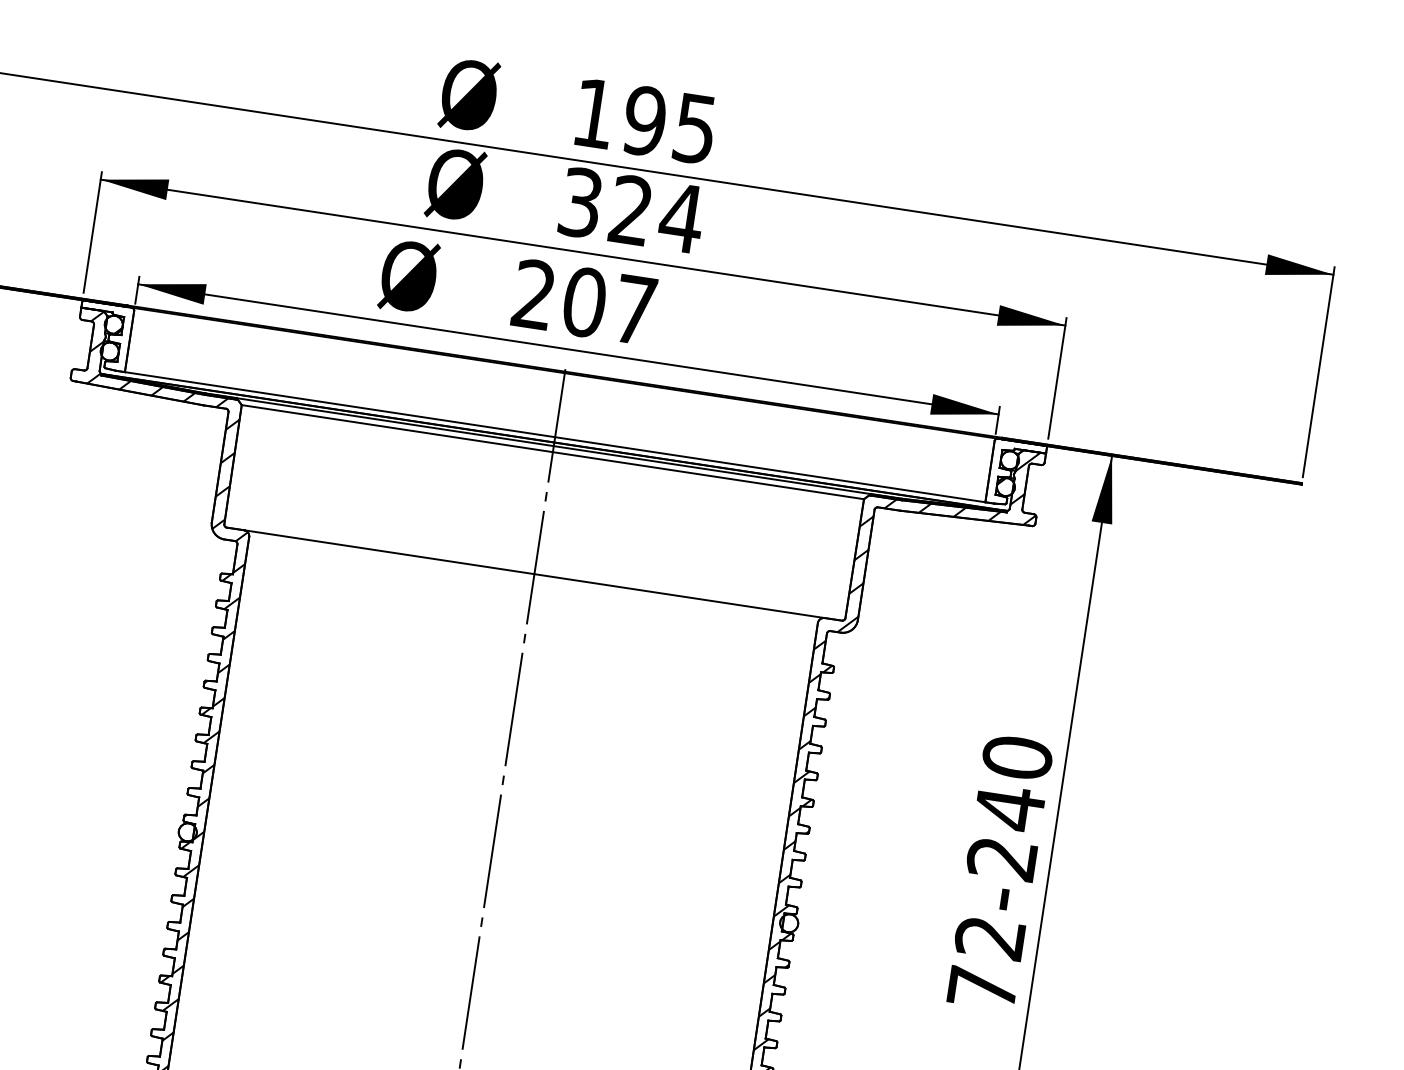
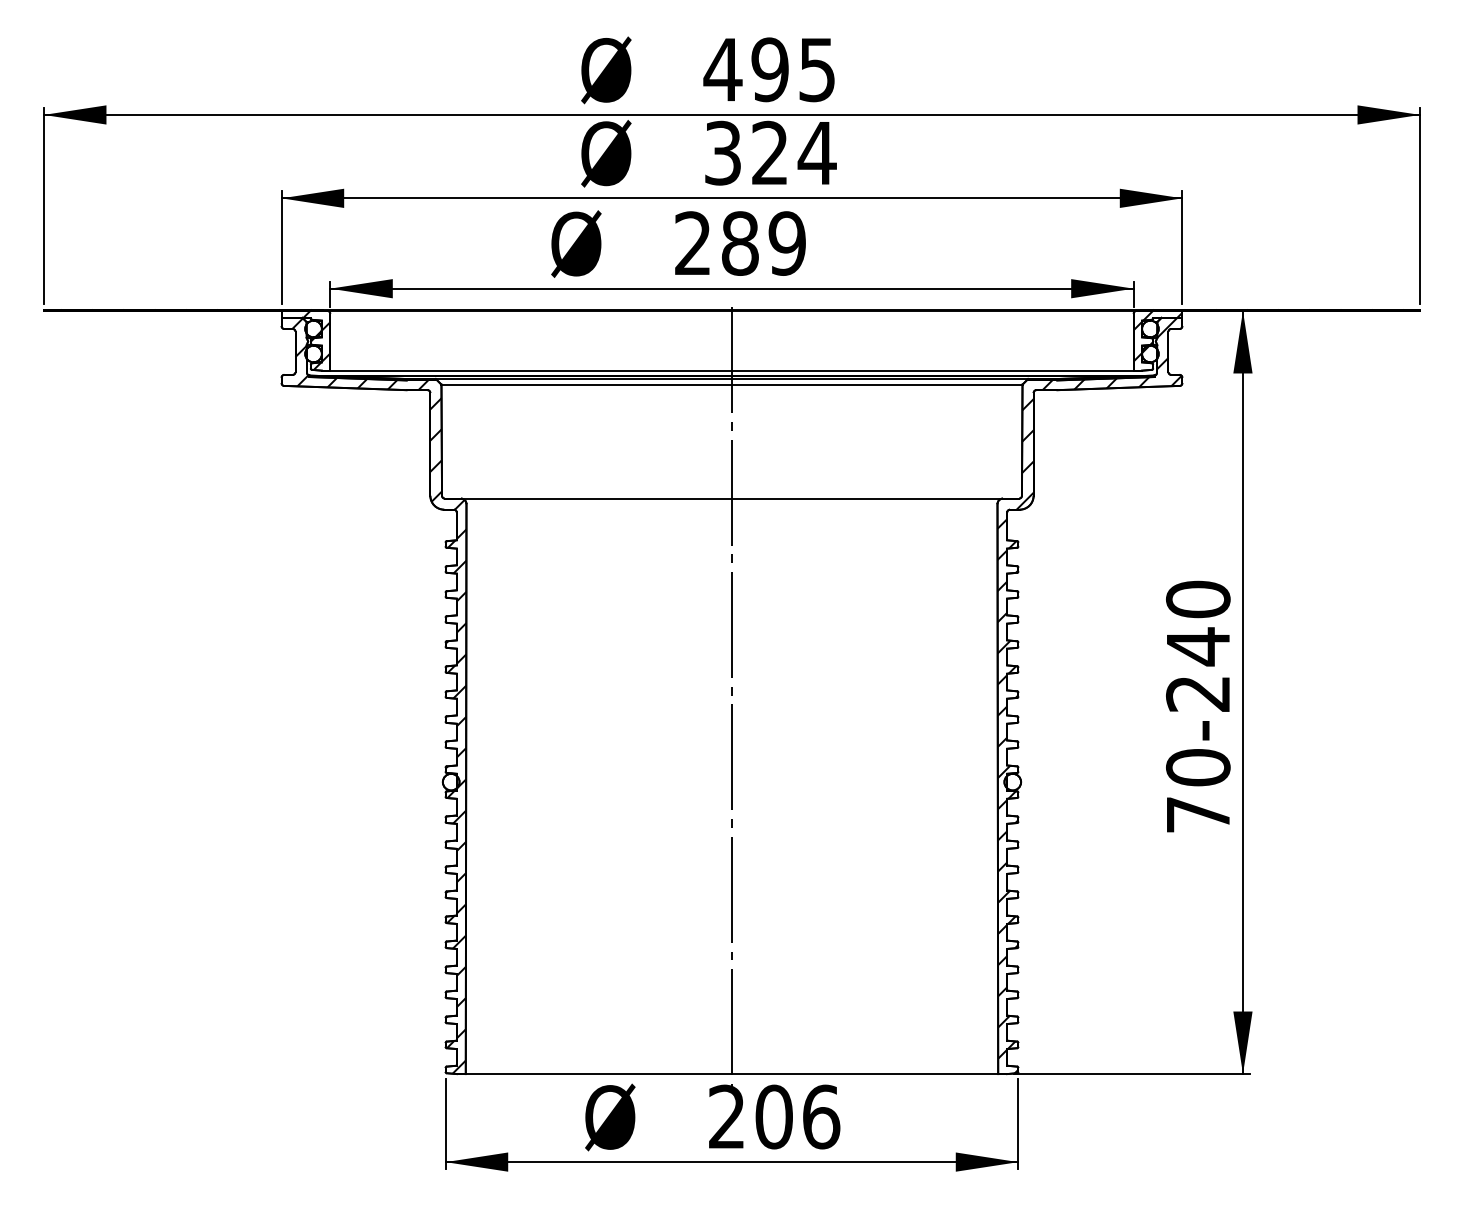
text: (593, 113) -> (722, 69), 195 -> 495
text: (609, 306) -> (763, 243), 207 -> 289
hatch: (115, 337) -> (316, 340), added
hatch: (1016, 468) -> (1157, 335), added
text: (990, 937) -> (1198, 767), 72-240 -> 70-240

